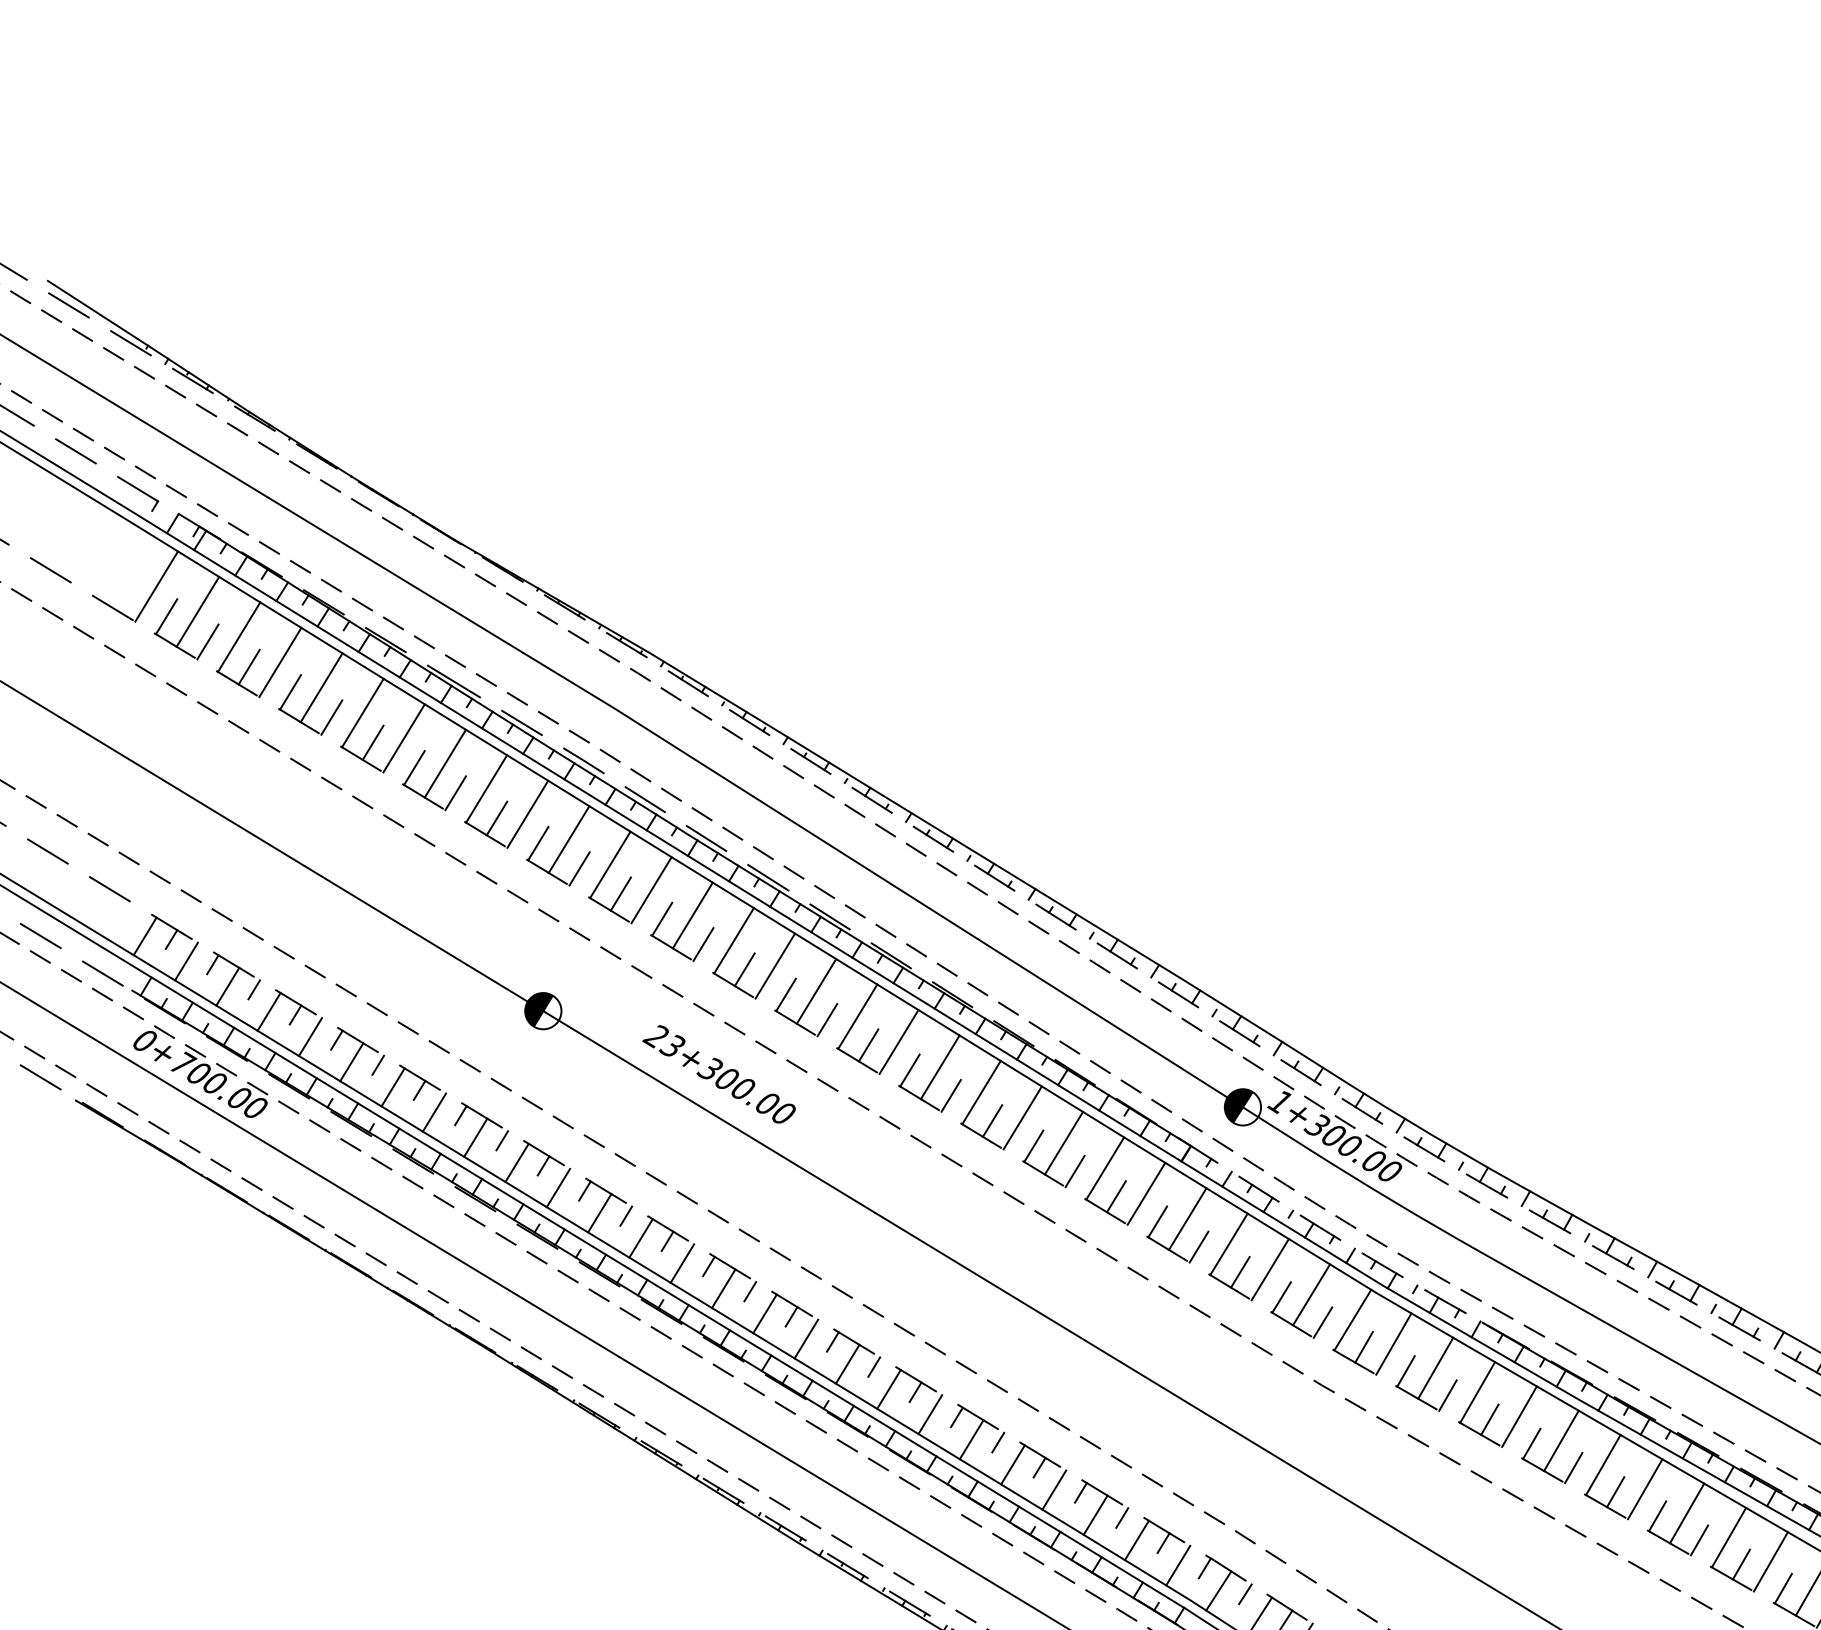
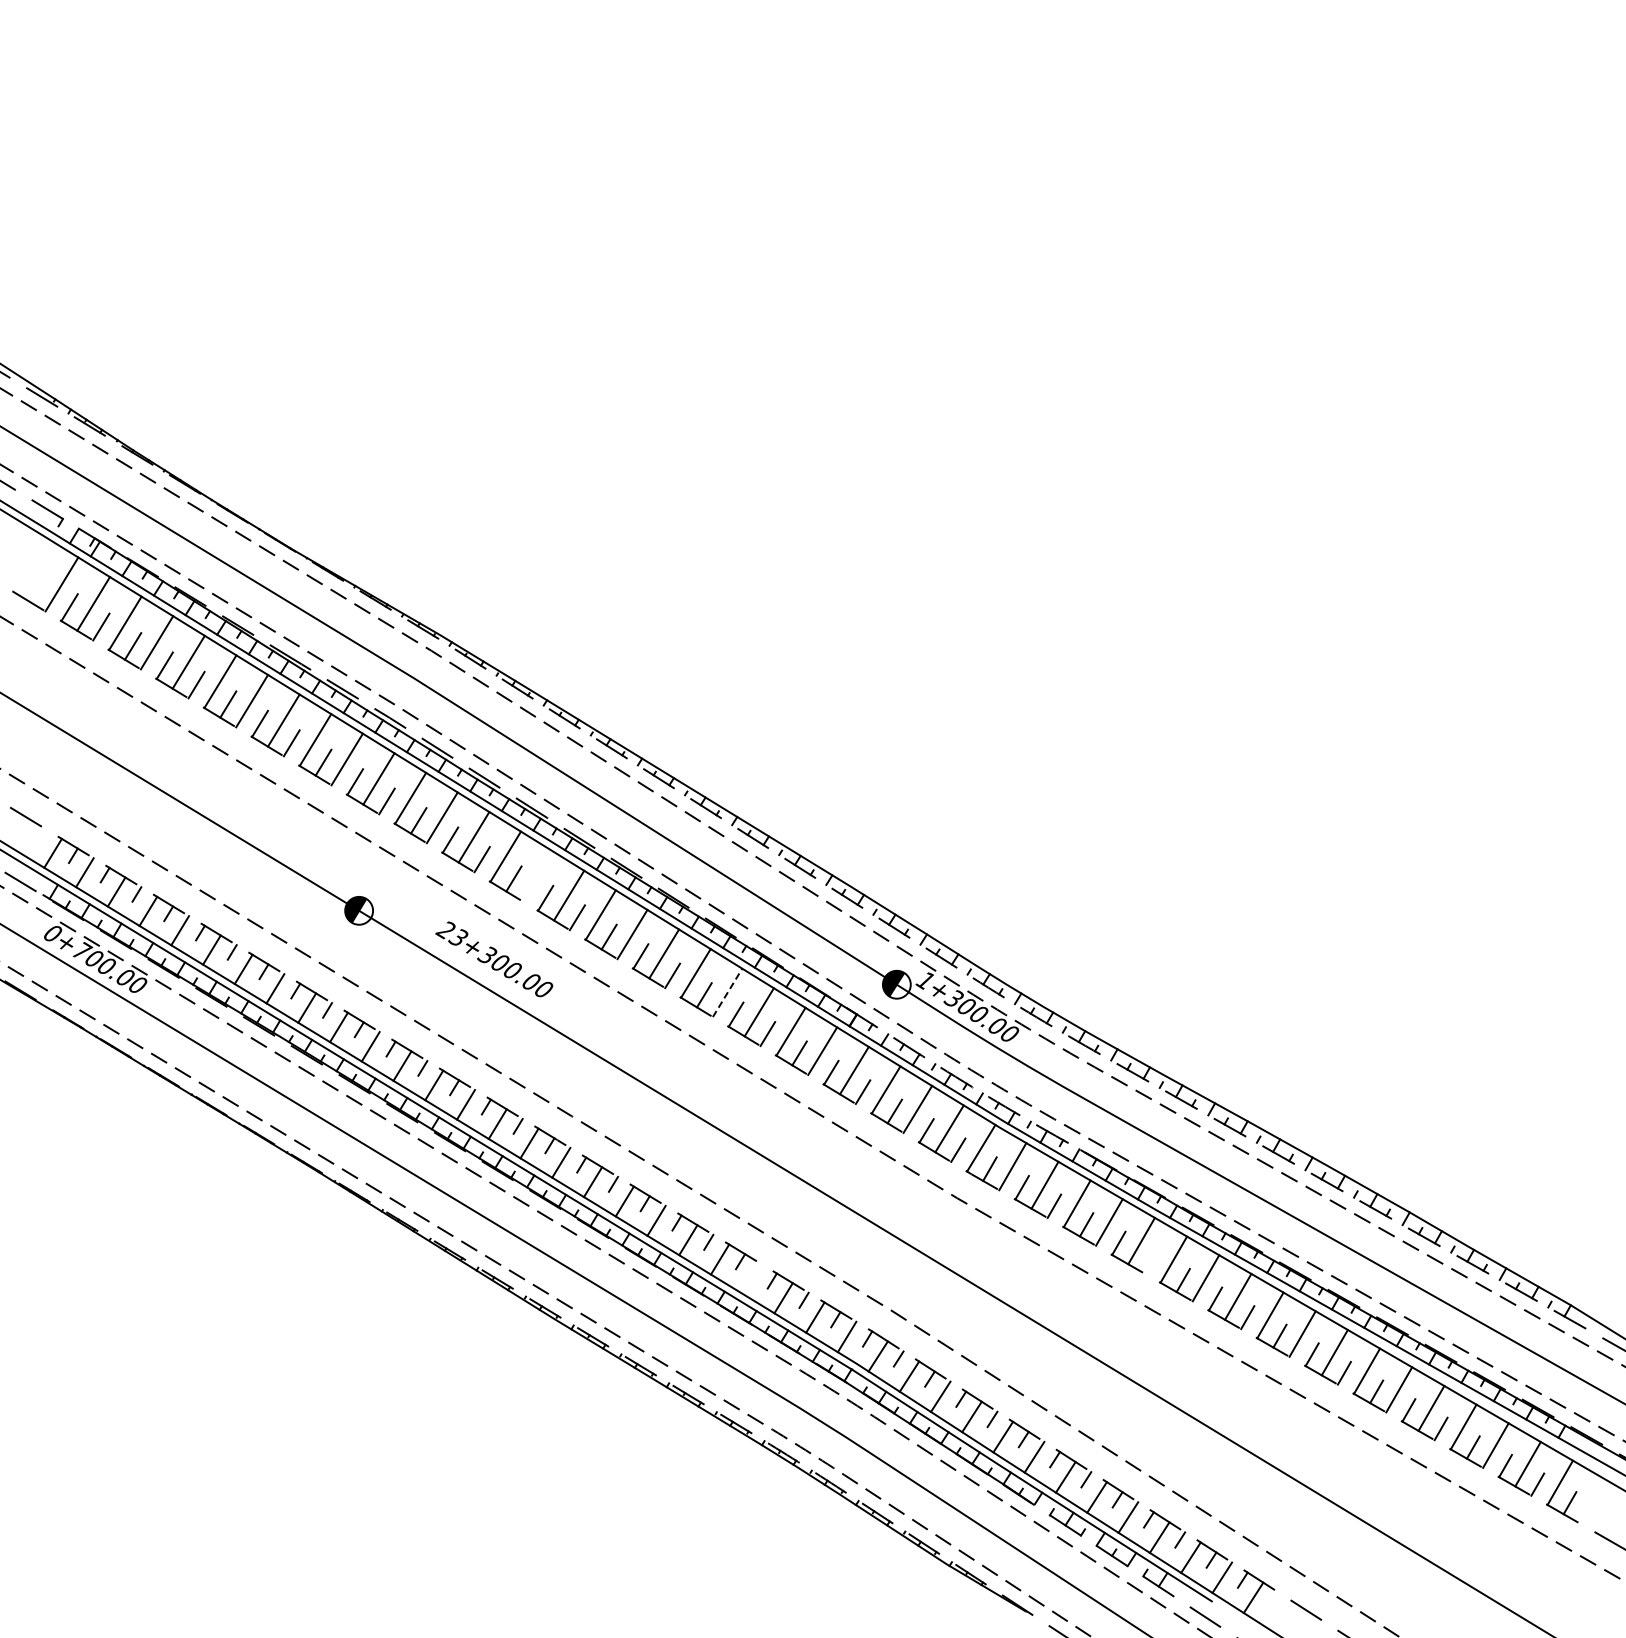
line: (775, 966) -> (537, 876), removed
line: (1022, 1117) -> (727, 992), solid -> dashed
line: (1572, 1467) -> (1150, 1261), removed
line: (1053, 1489) -> (751, 1278), removed

